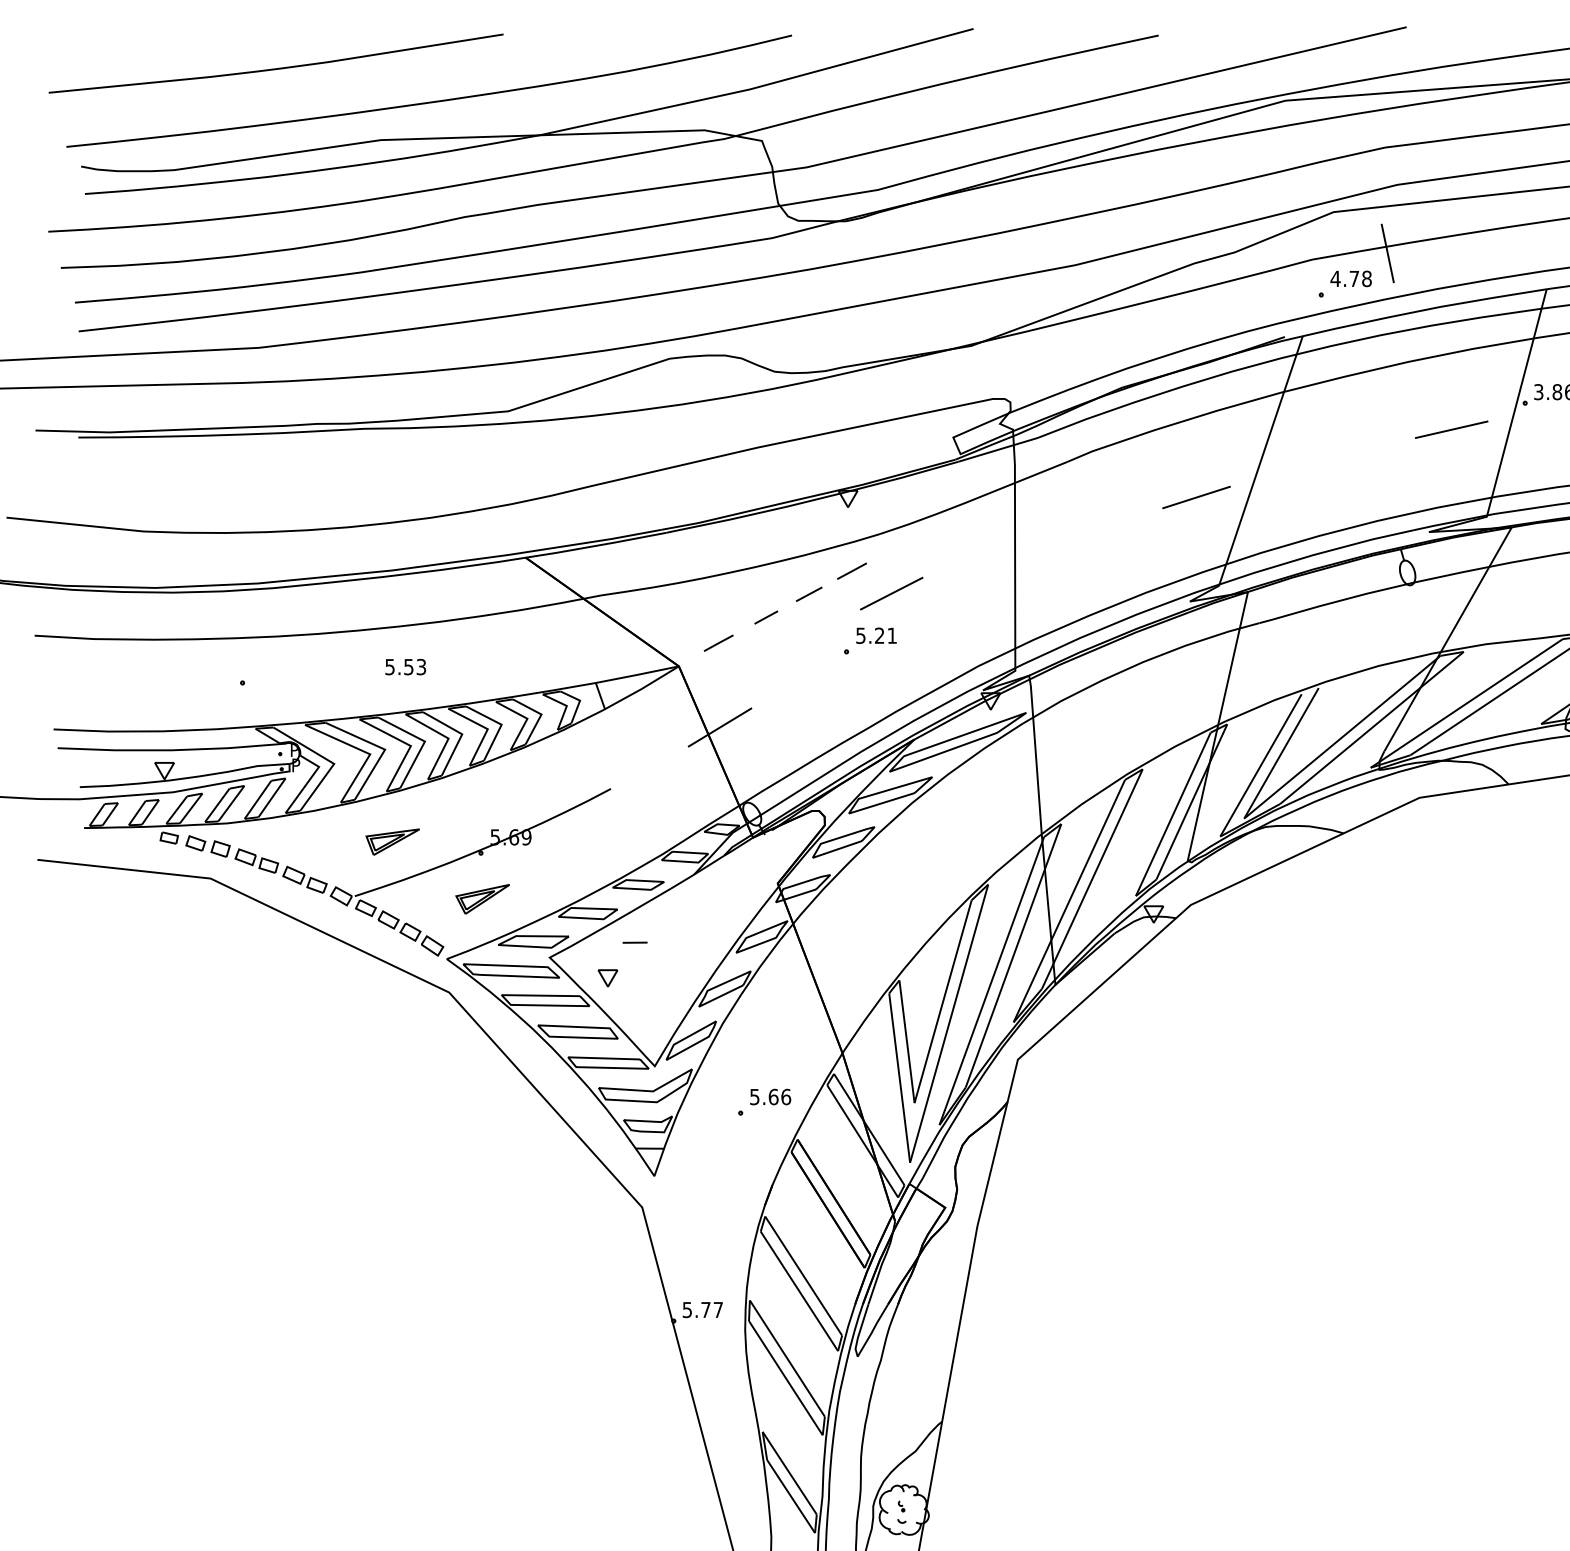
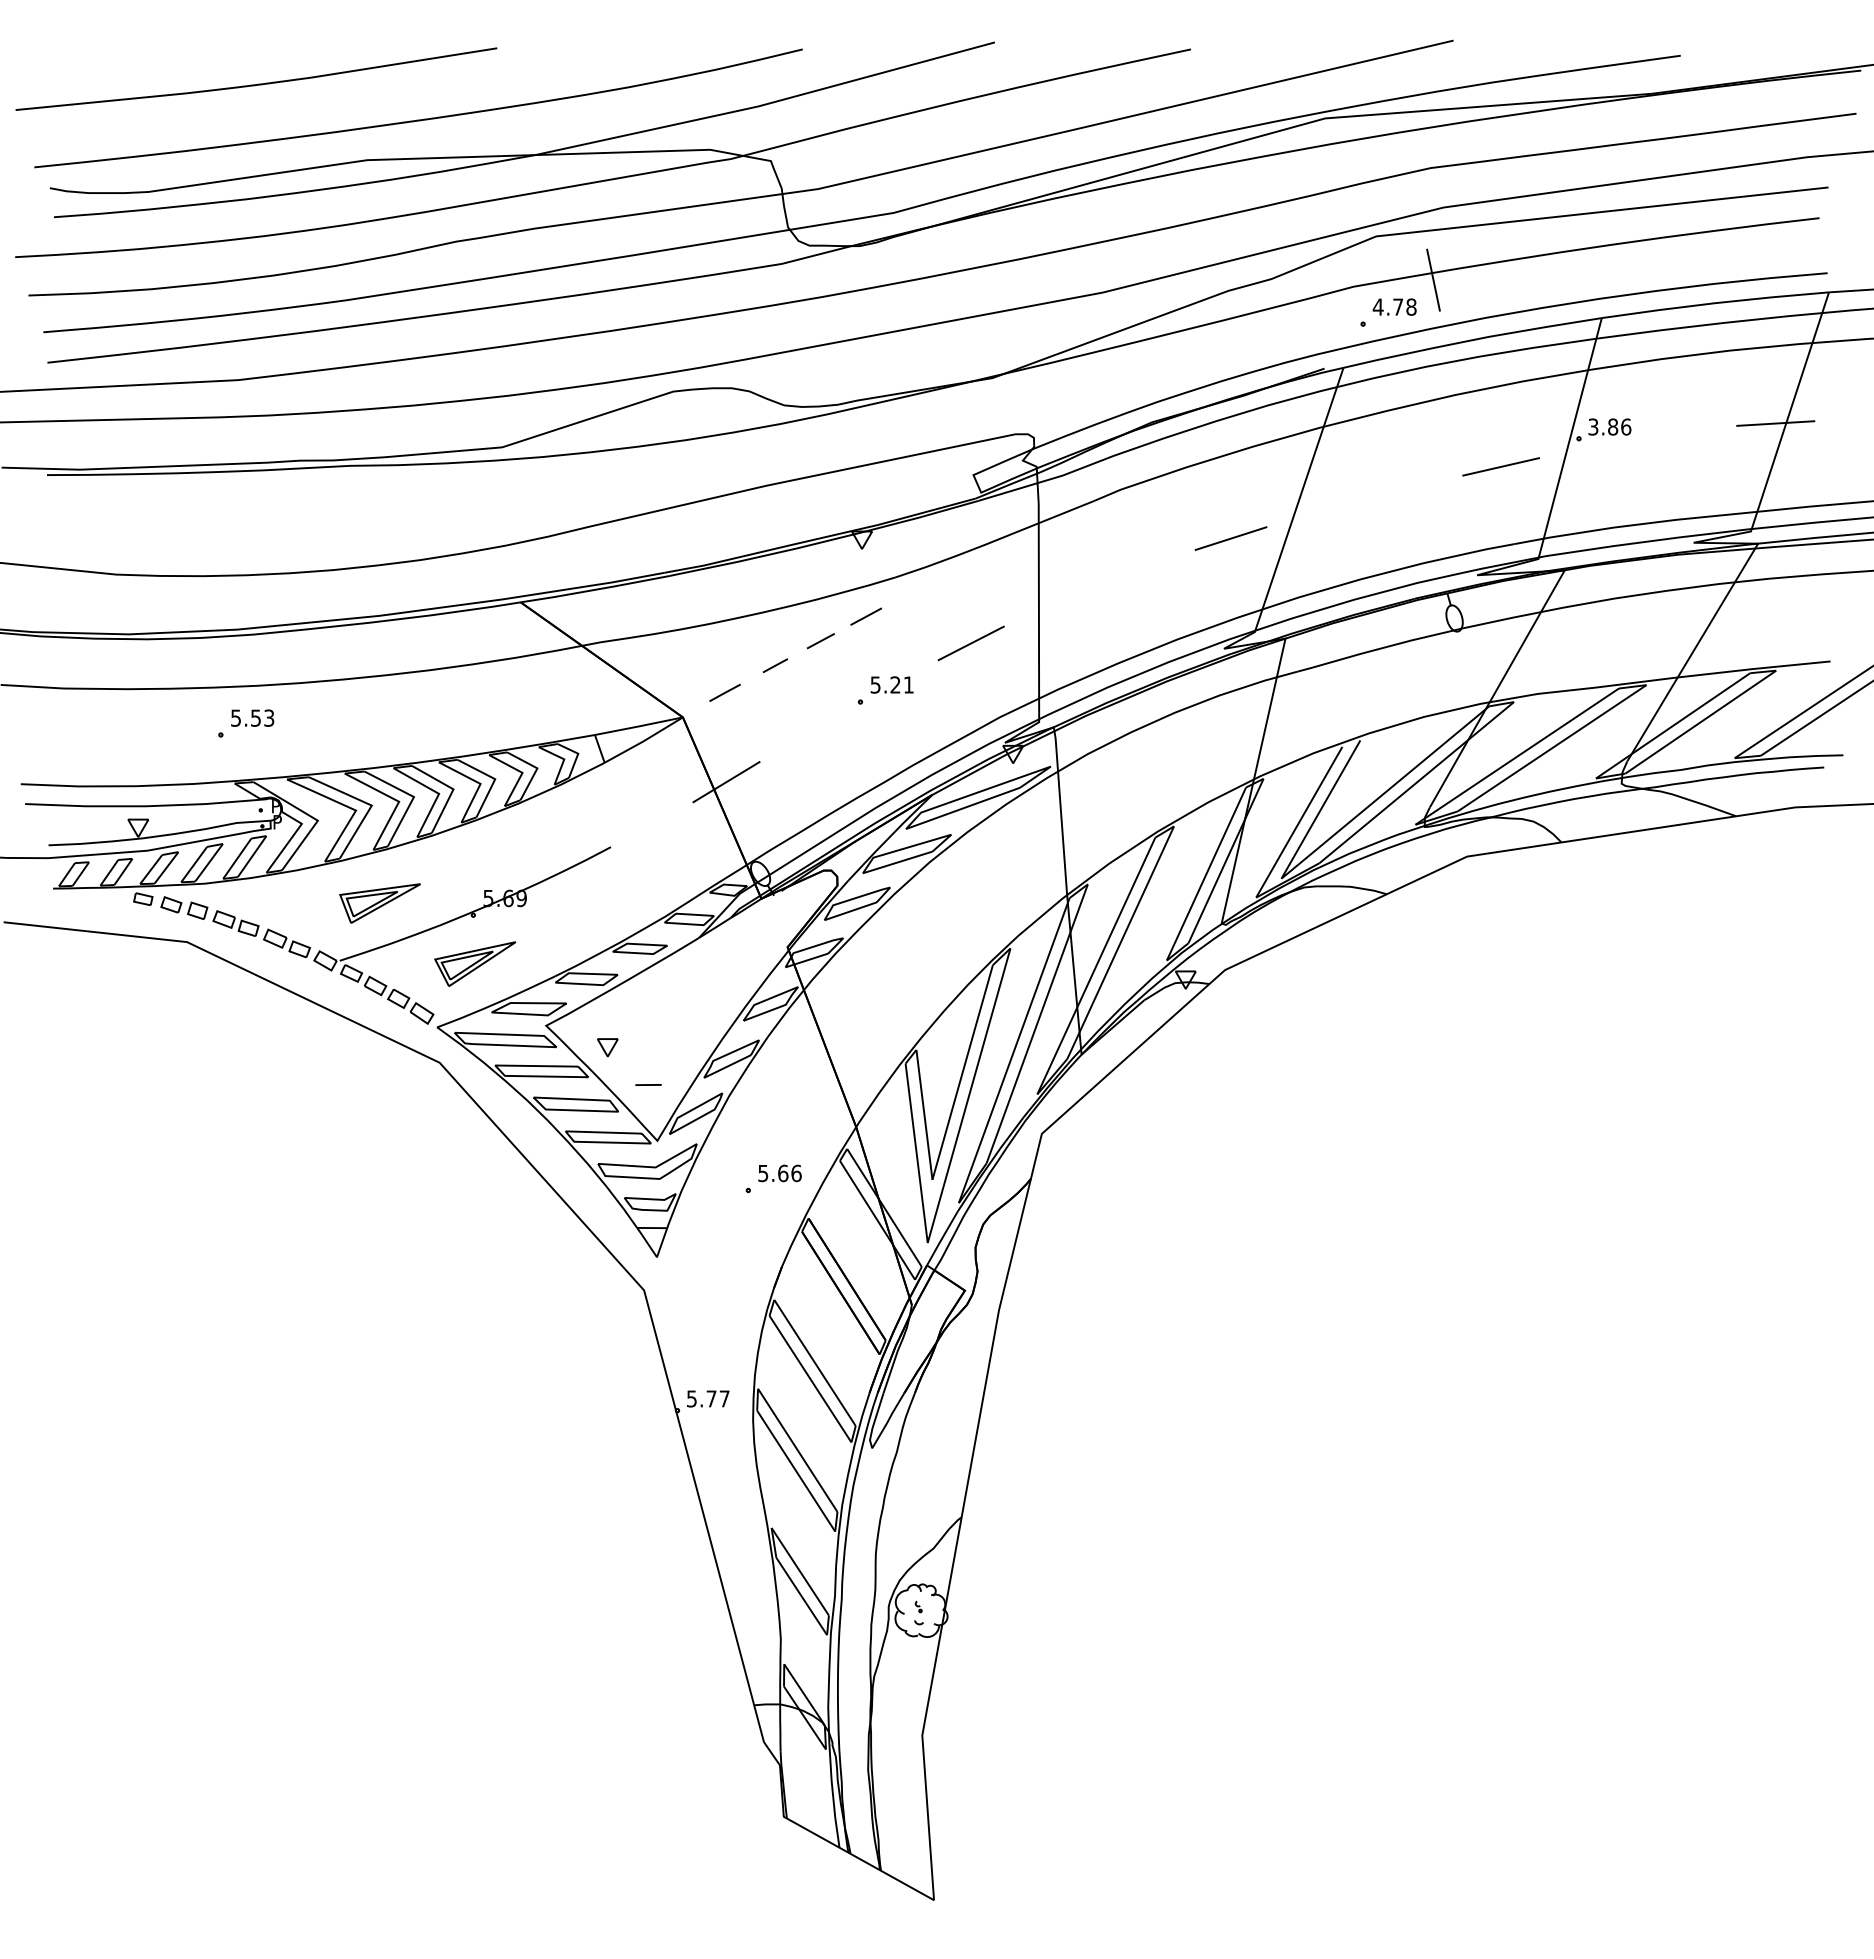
line: (890, 593) -> (970, 643), moved
text: (405, 666) -> (252, 717), moved
part: (392, 842) -> (379, 903), size x1.43
part: (483, 898) -> (475, 963), size x1.43
line: (635, 942) -> (648, 1084), moved

